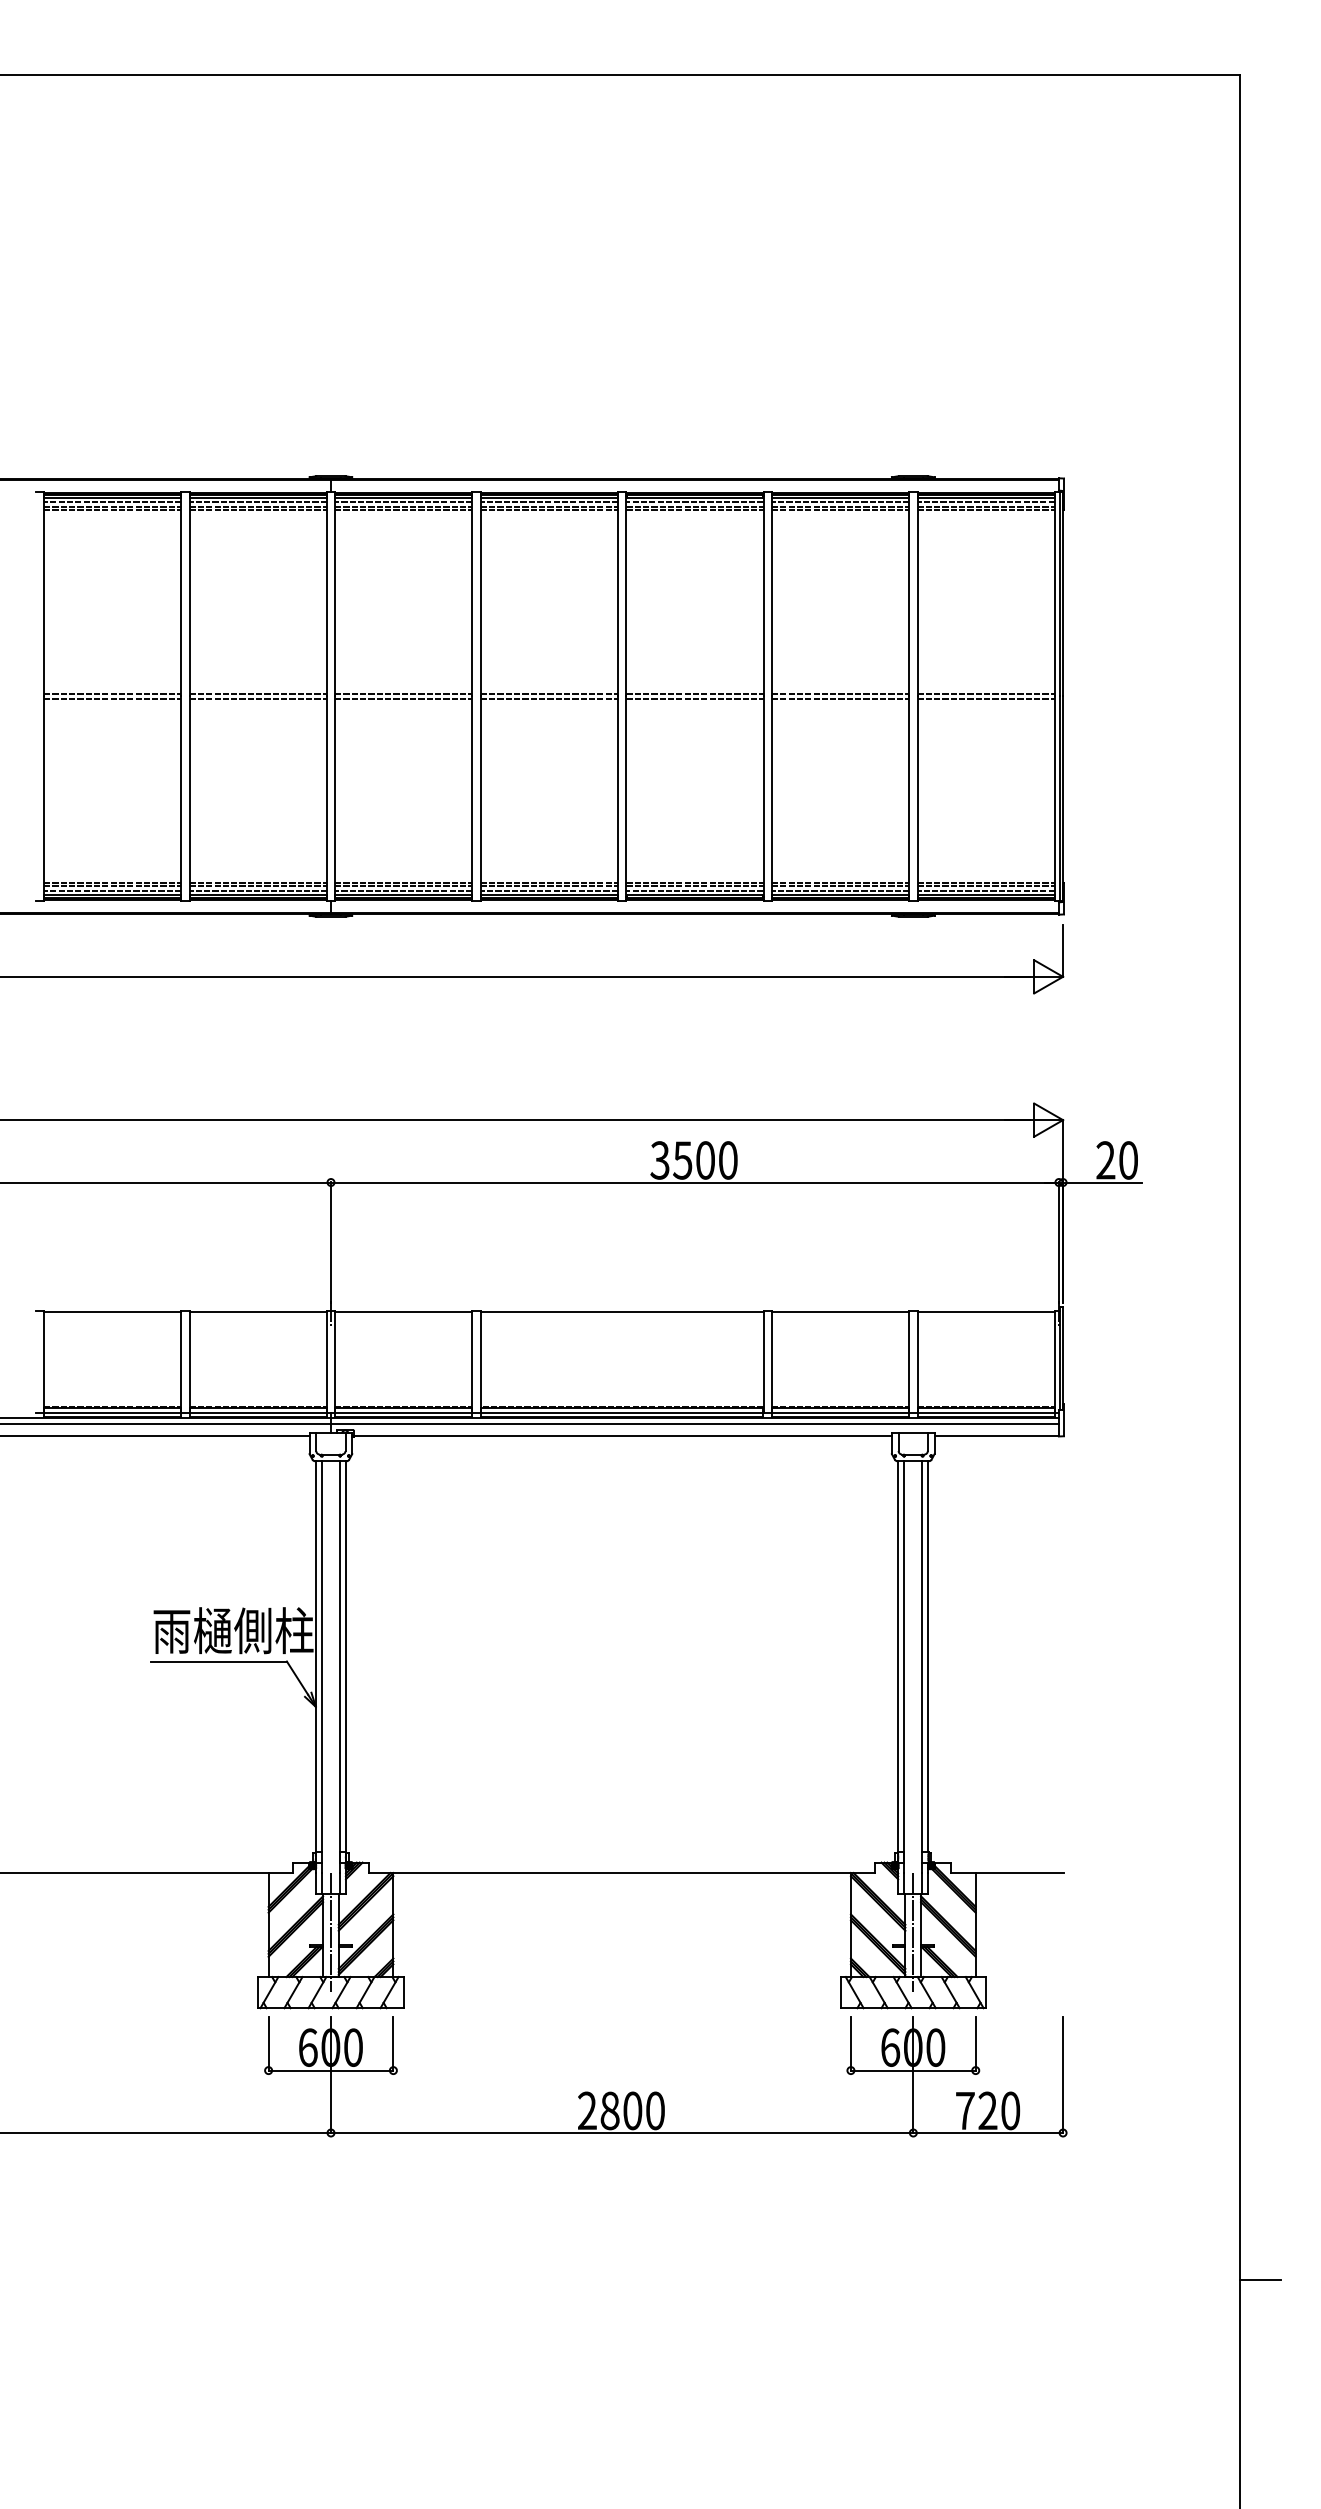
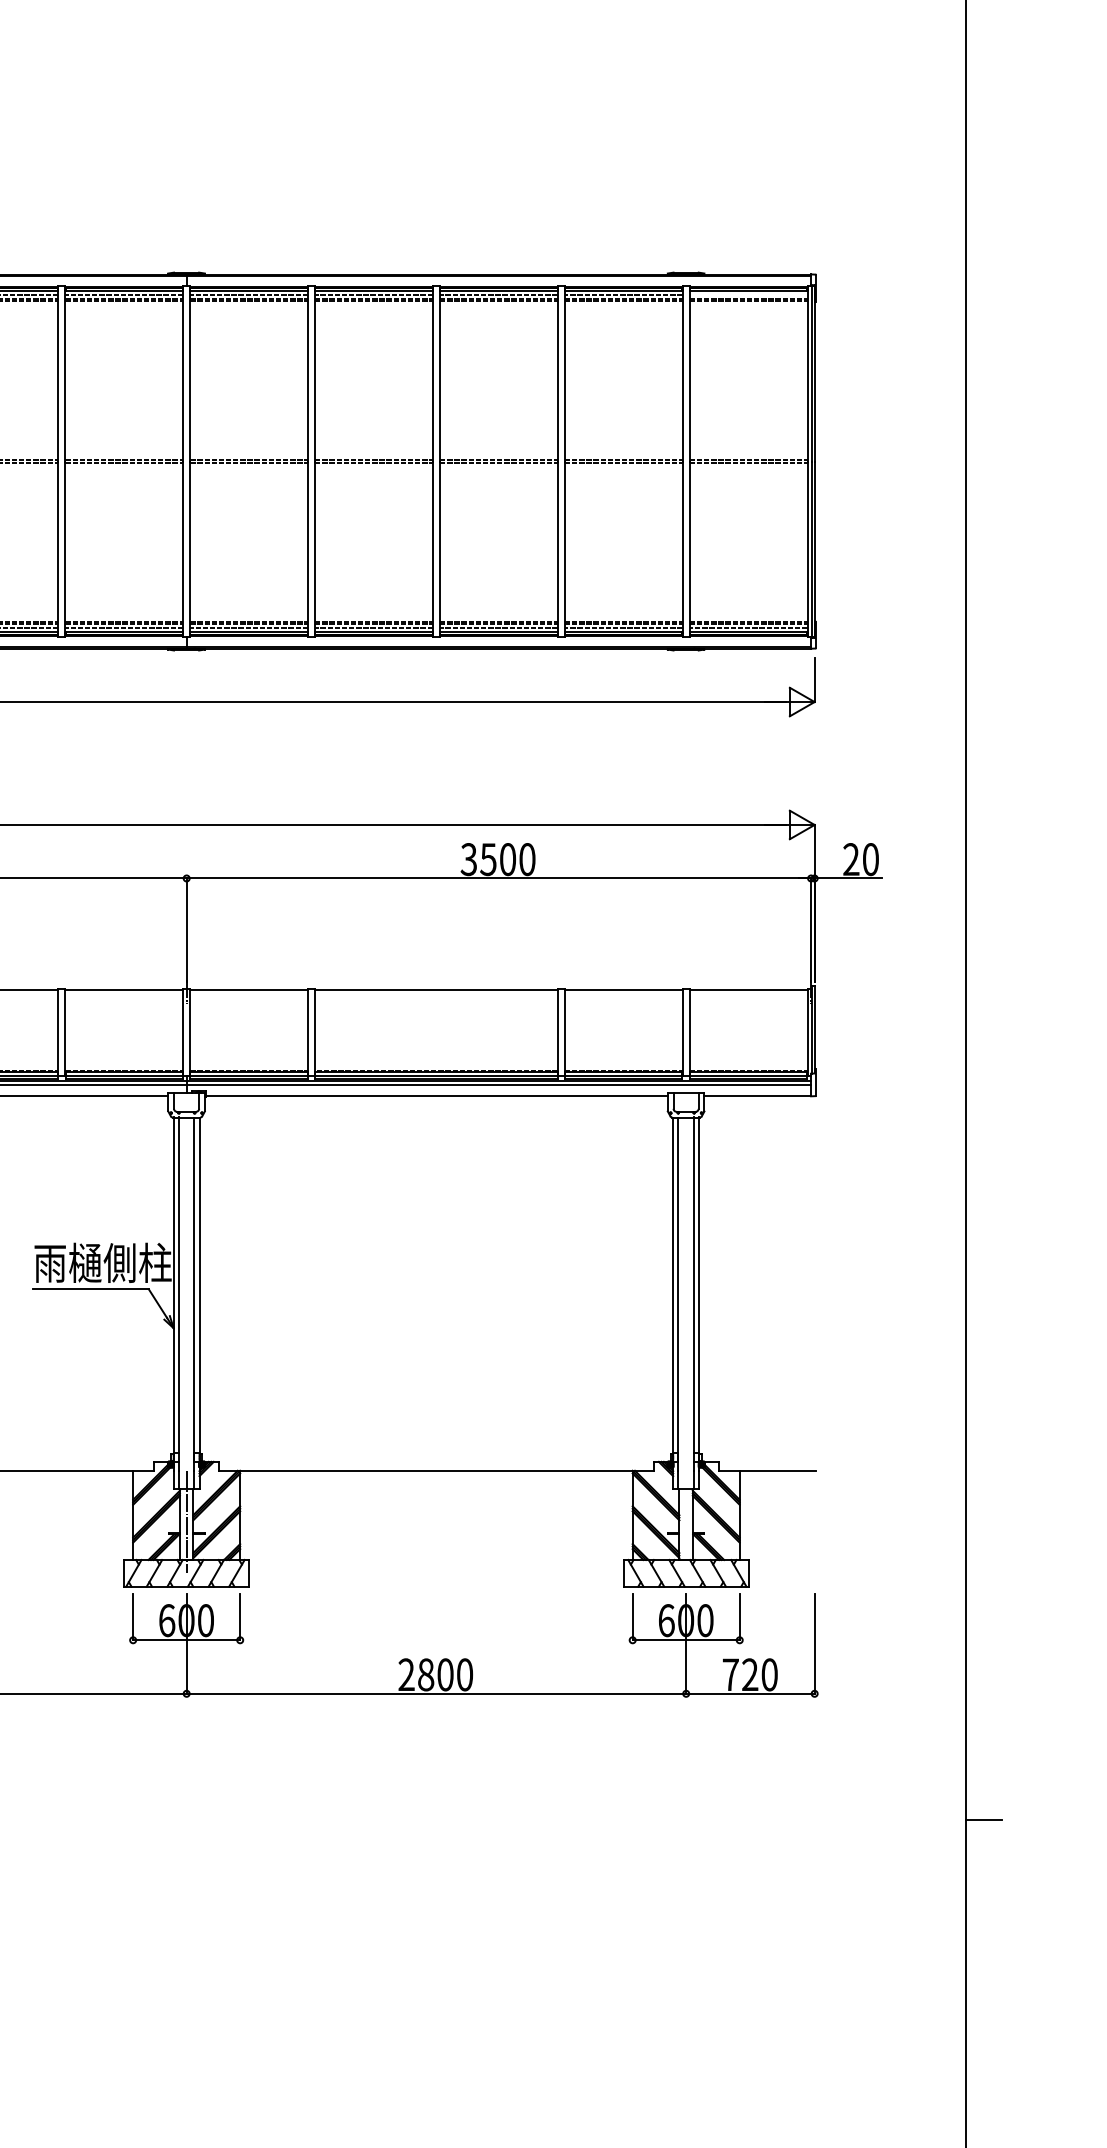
line: (985, 502) -> (748, 295), removed
line: (913, 1932) -> (686, 1521), removed

